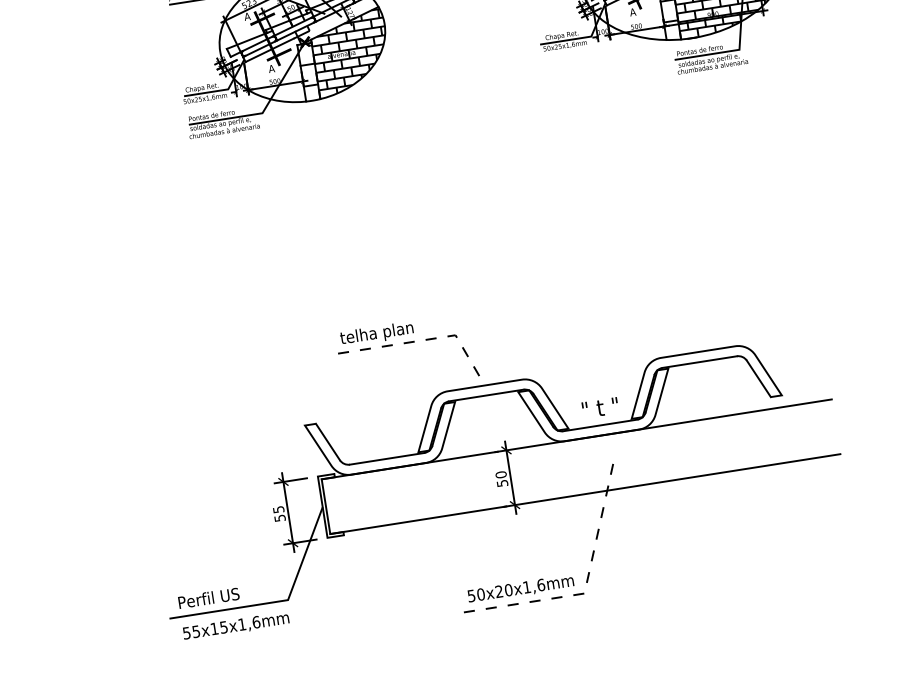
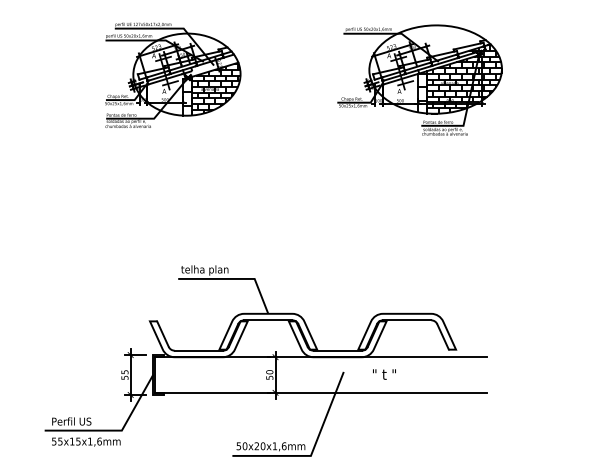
line: (425, 339) -> (235, 278), dashed -> solid
text: (600, 407) -> (384, 374), moved
line: (587, 584) -> (313, 450), dashed -> solid

